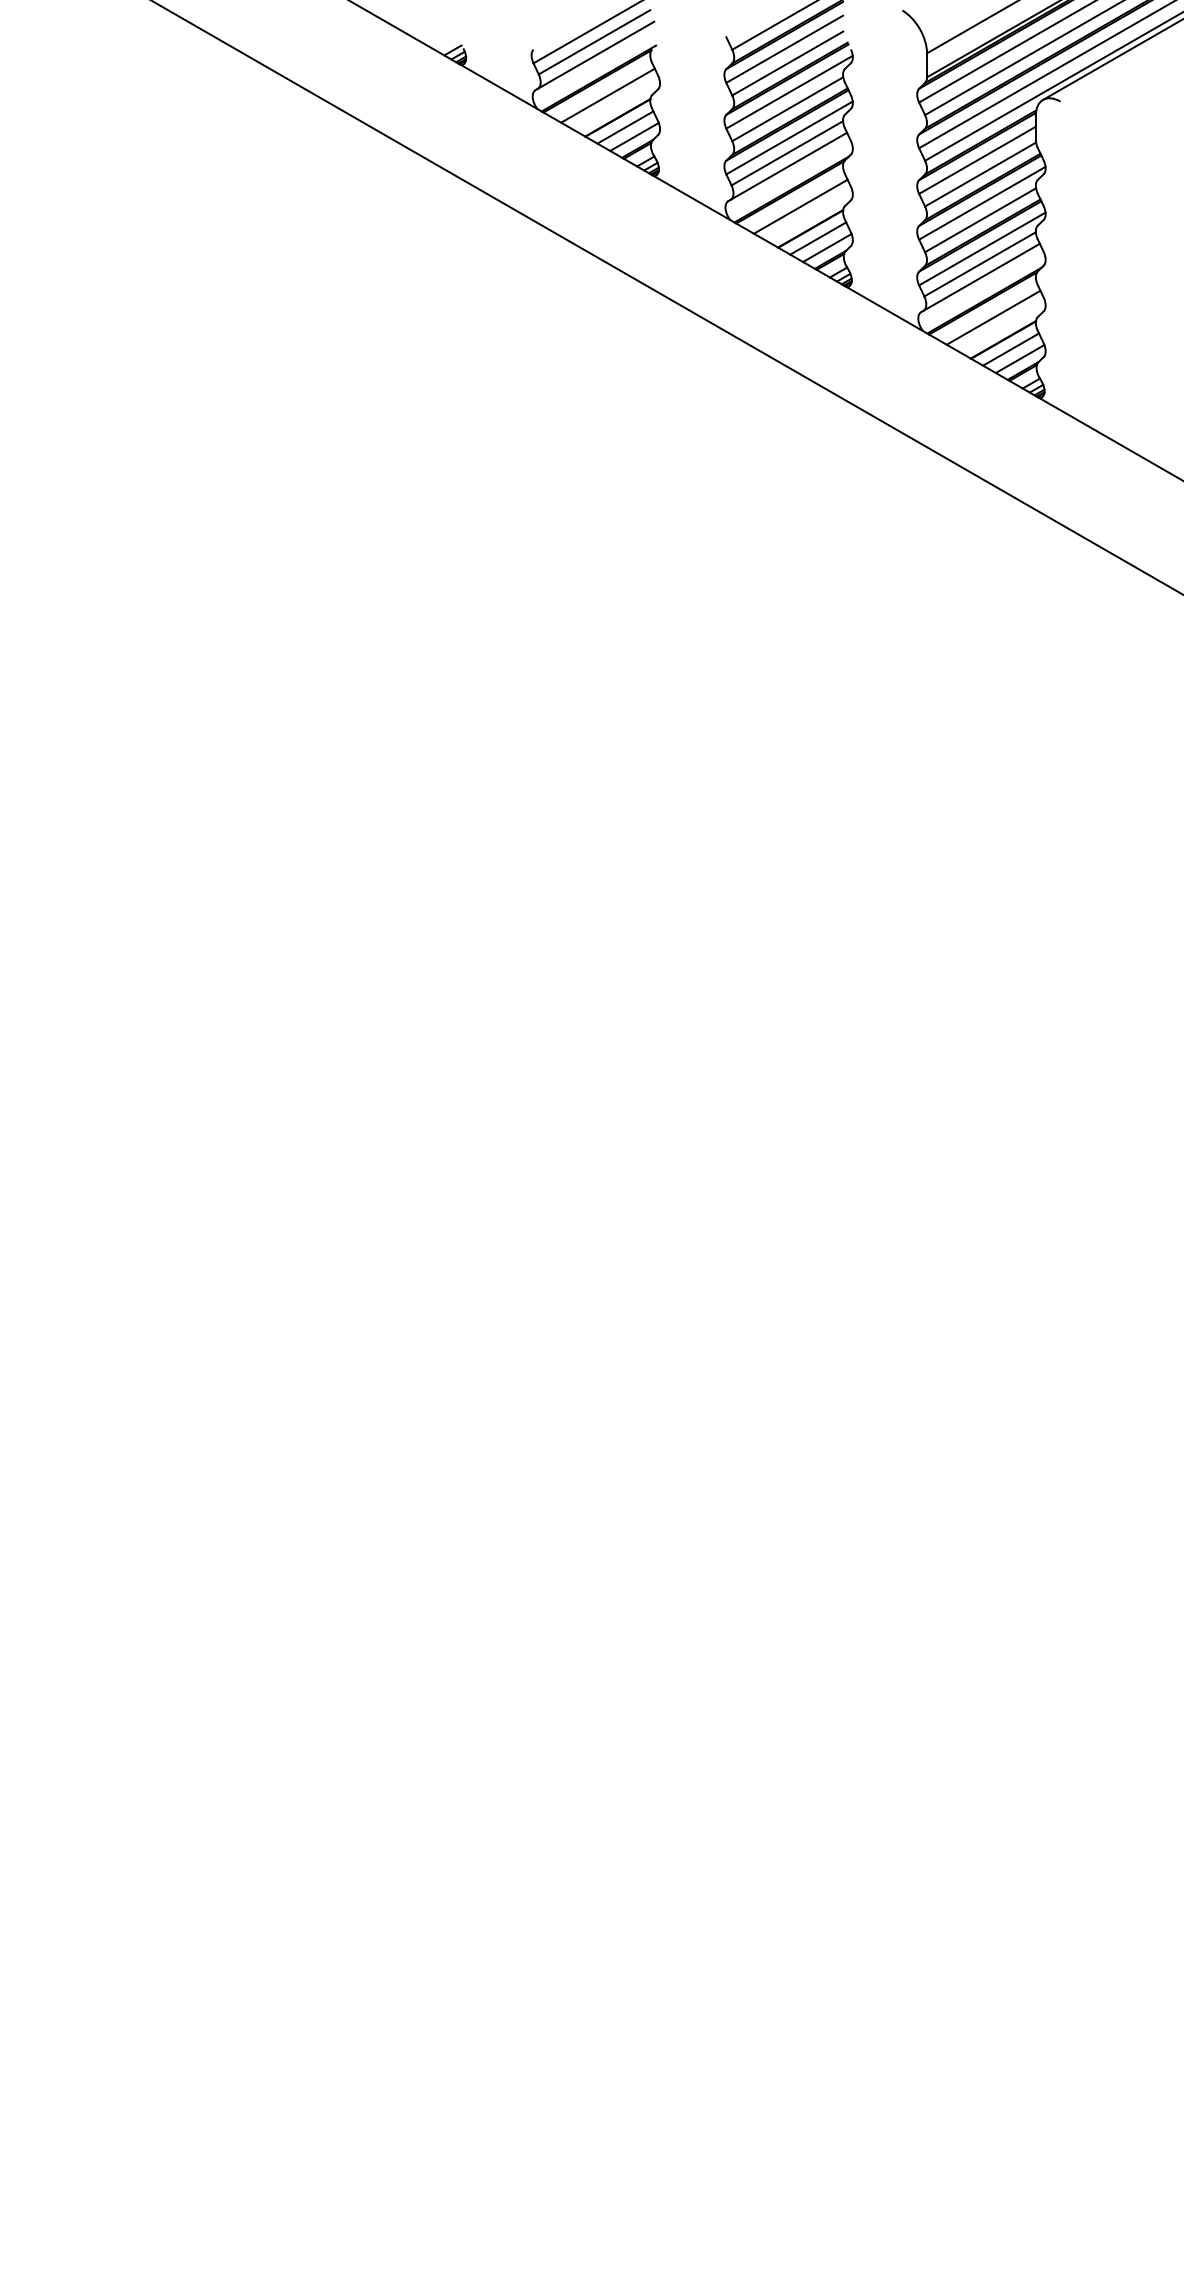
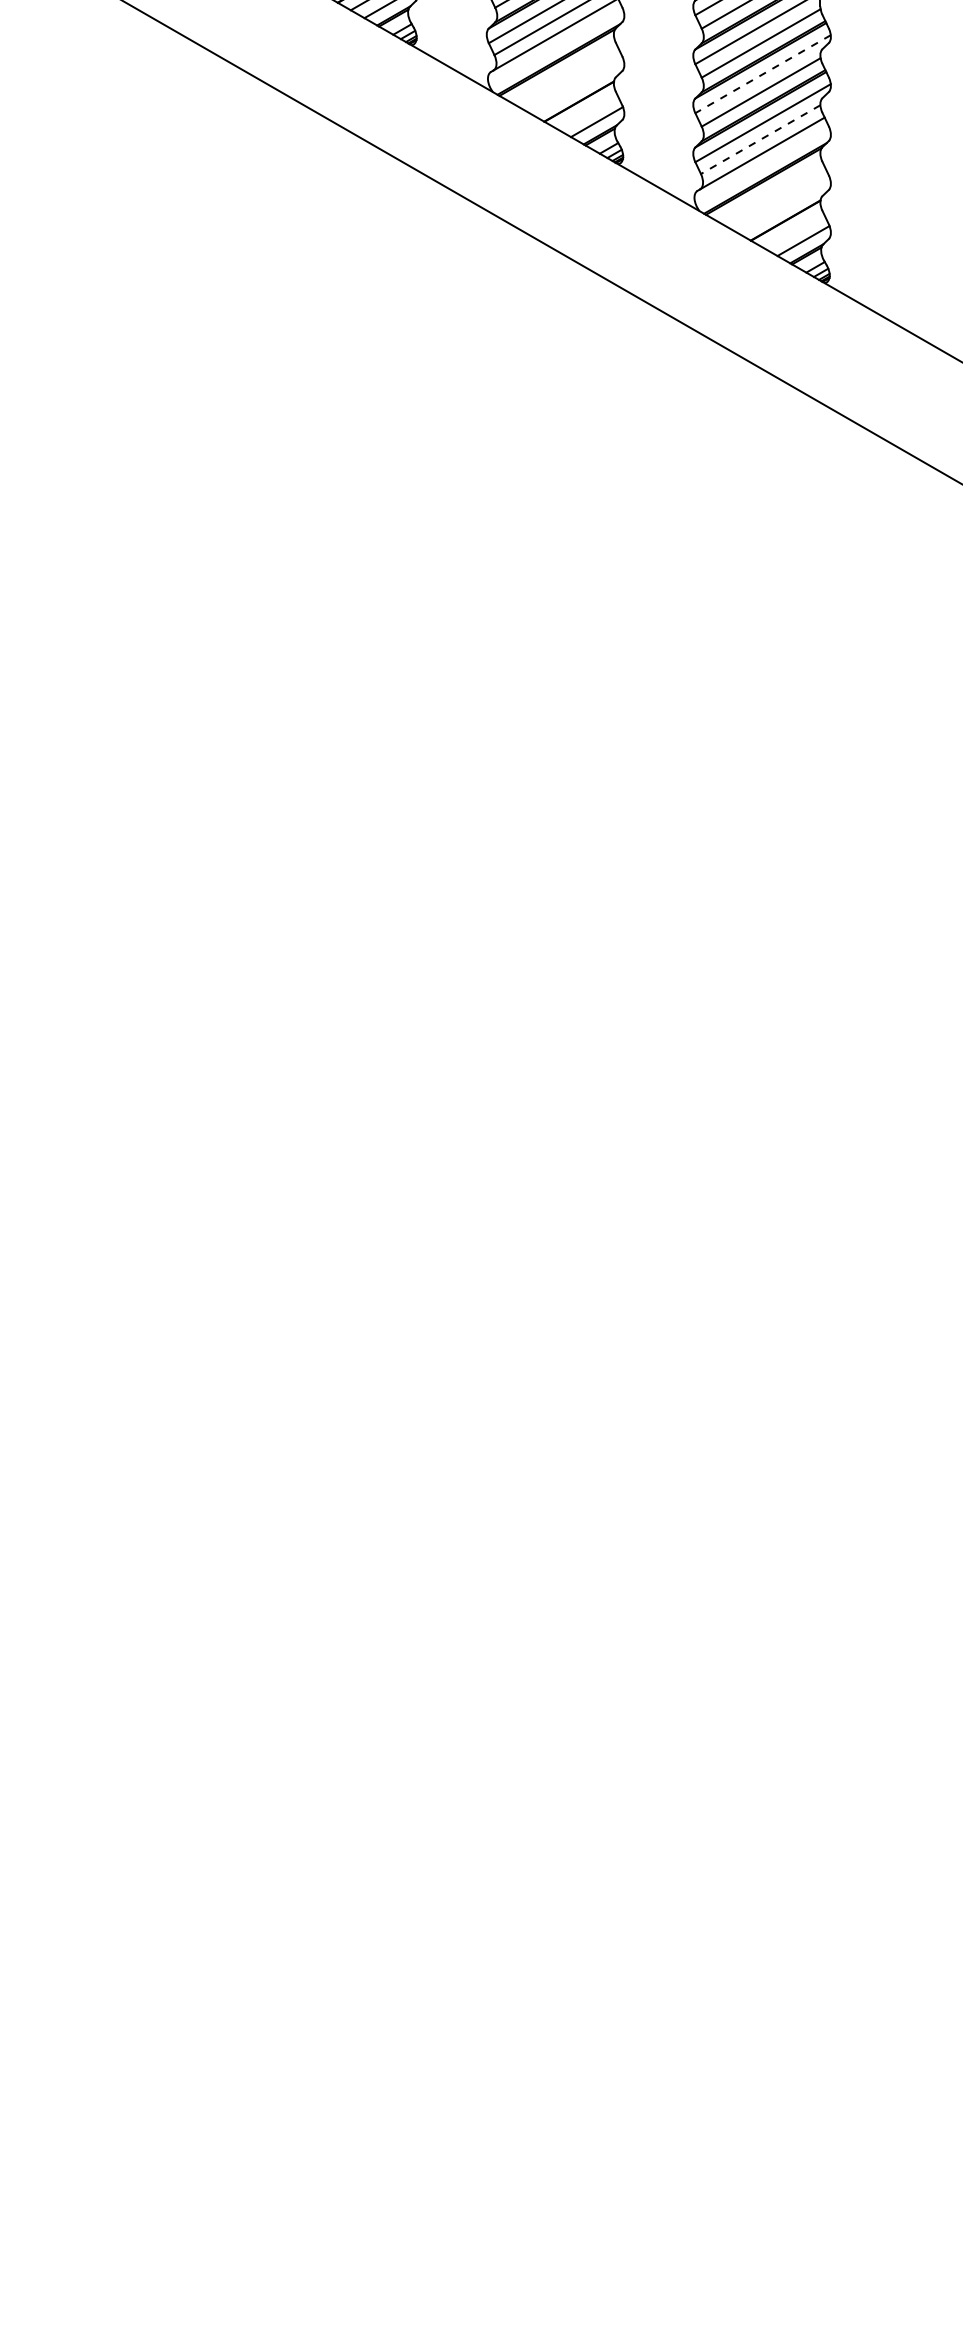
line: (982, 203) -> (763, 74), solid -> dashed
line: (800, 206) -> (568, 77), removed
line: (818, 238) -> (587, 111), removed
line: (979, 264) -> (760, 139), solid -> dashed
line: (993, 317) -> (775, 196), removed
line: (1011, 349) -> (794, 230), removed

